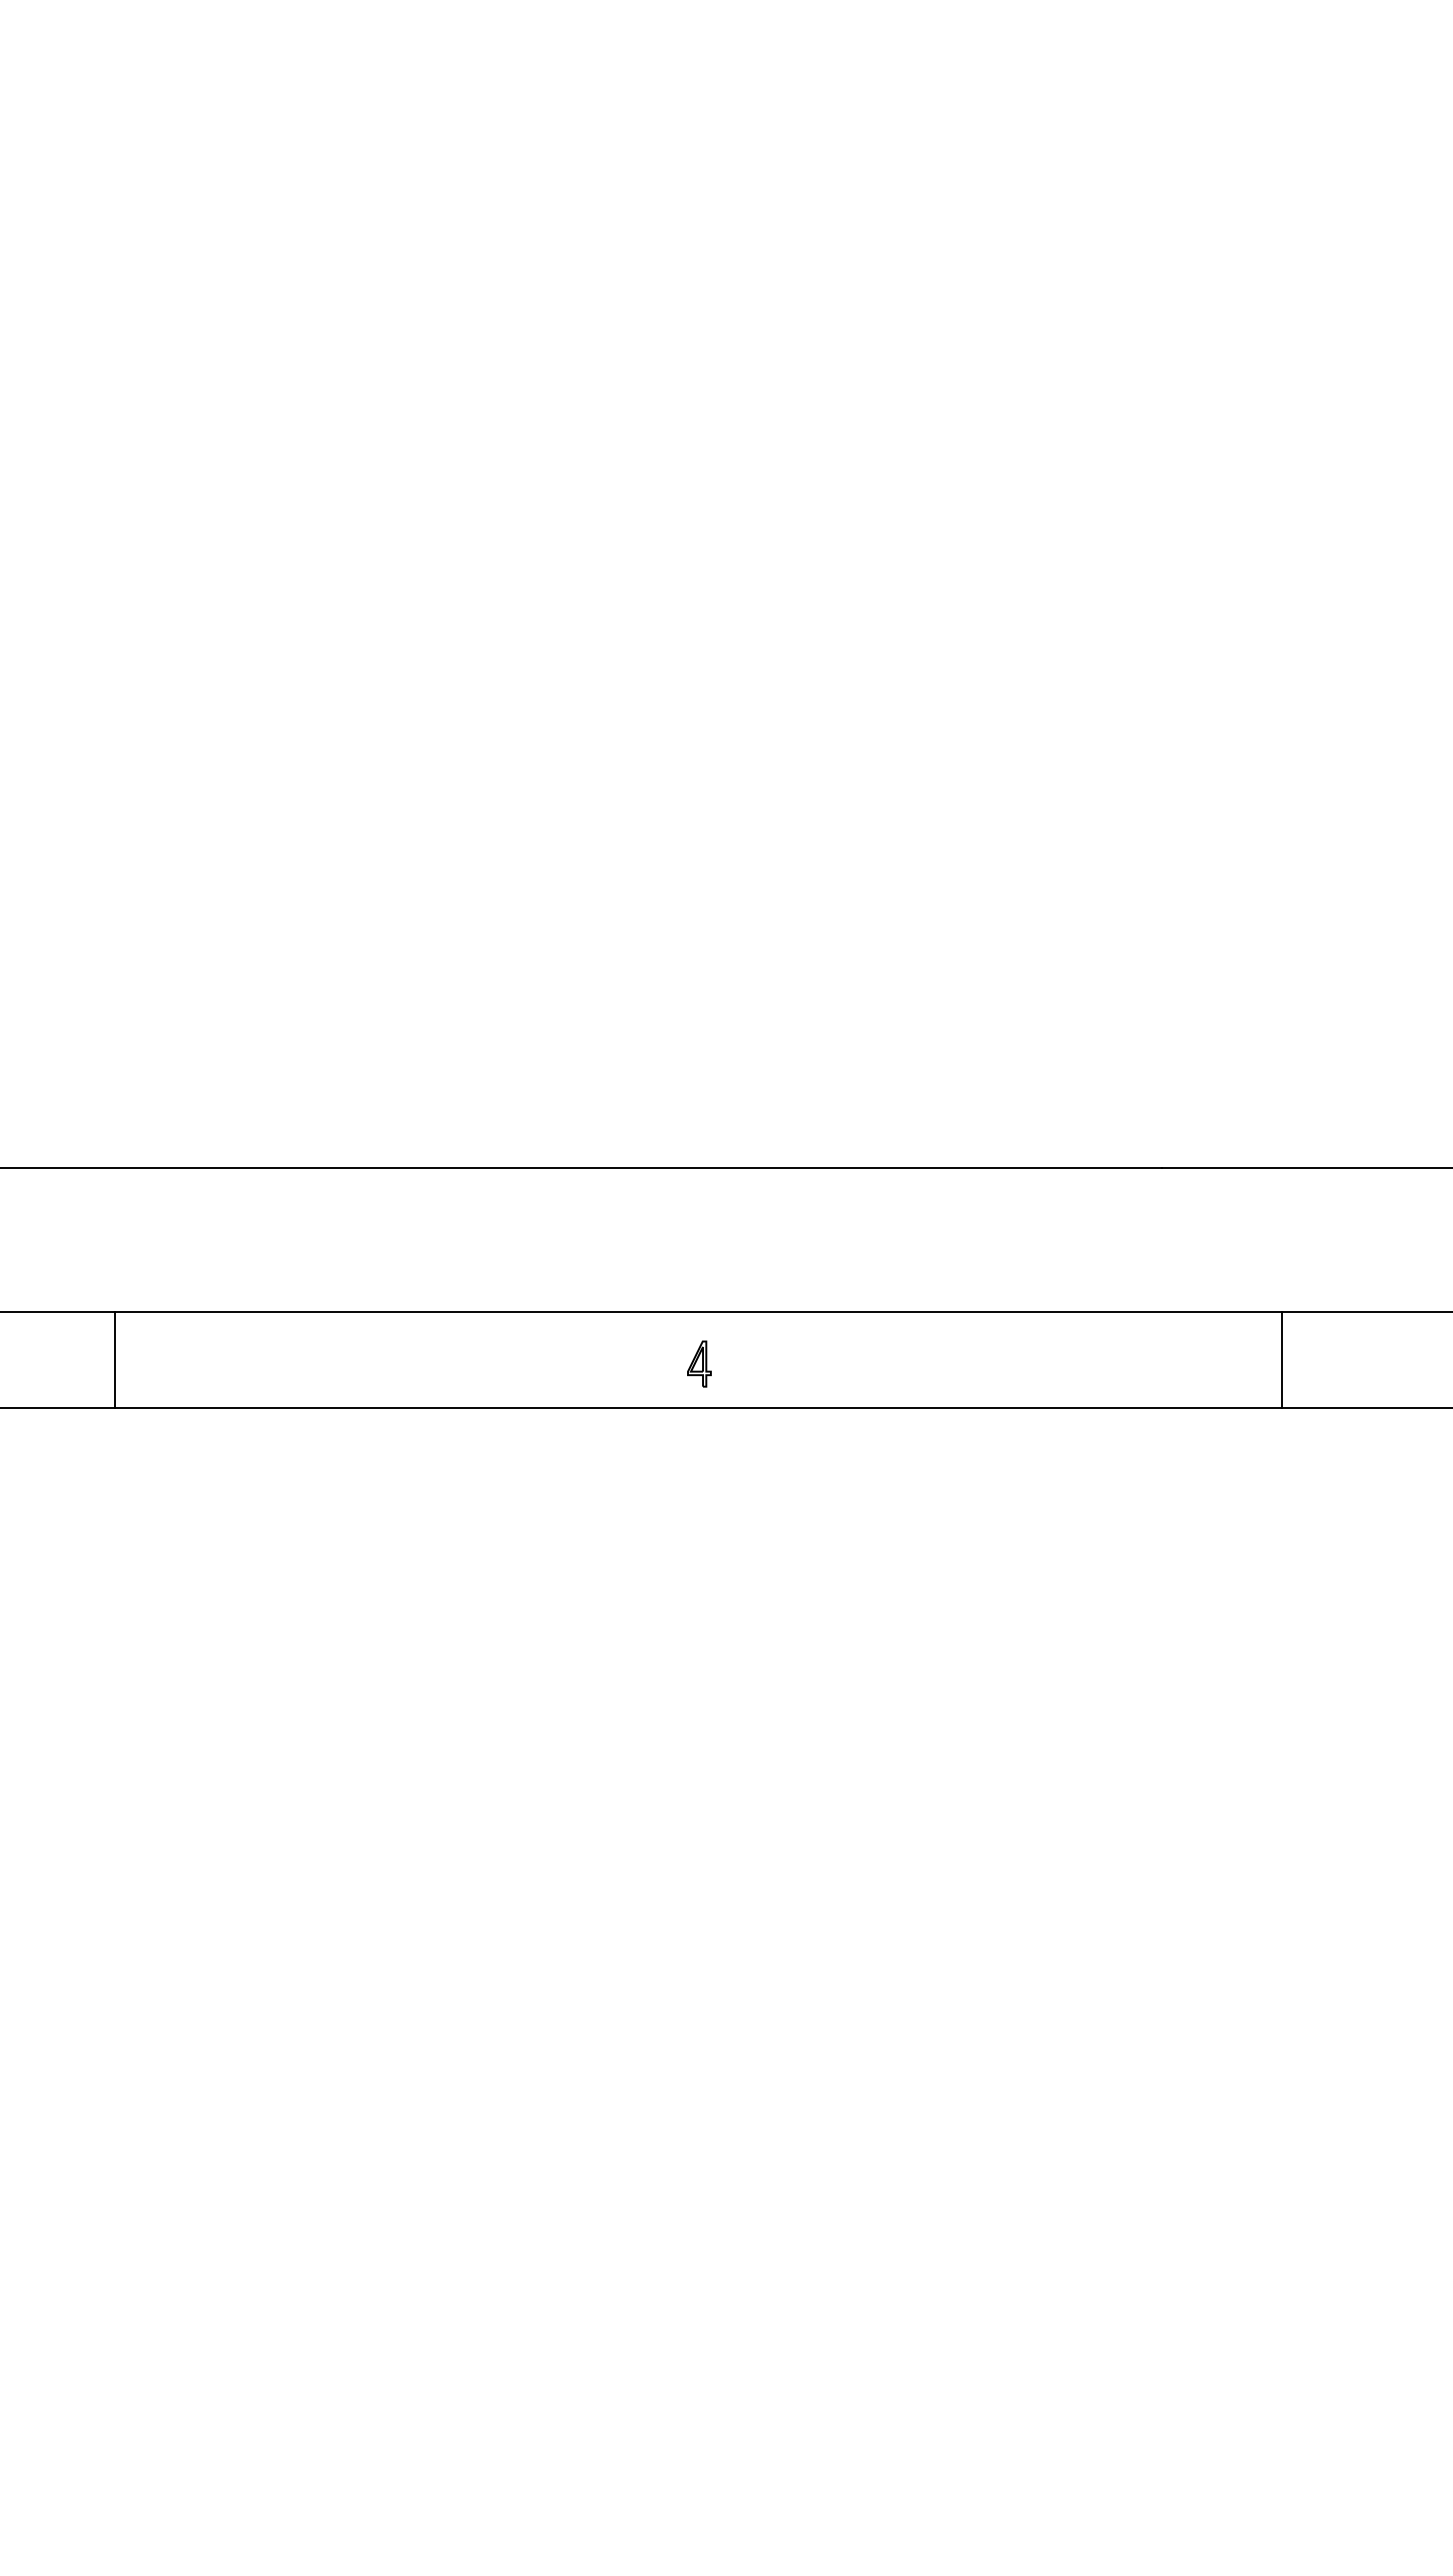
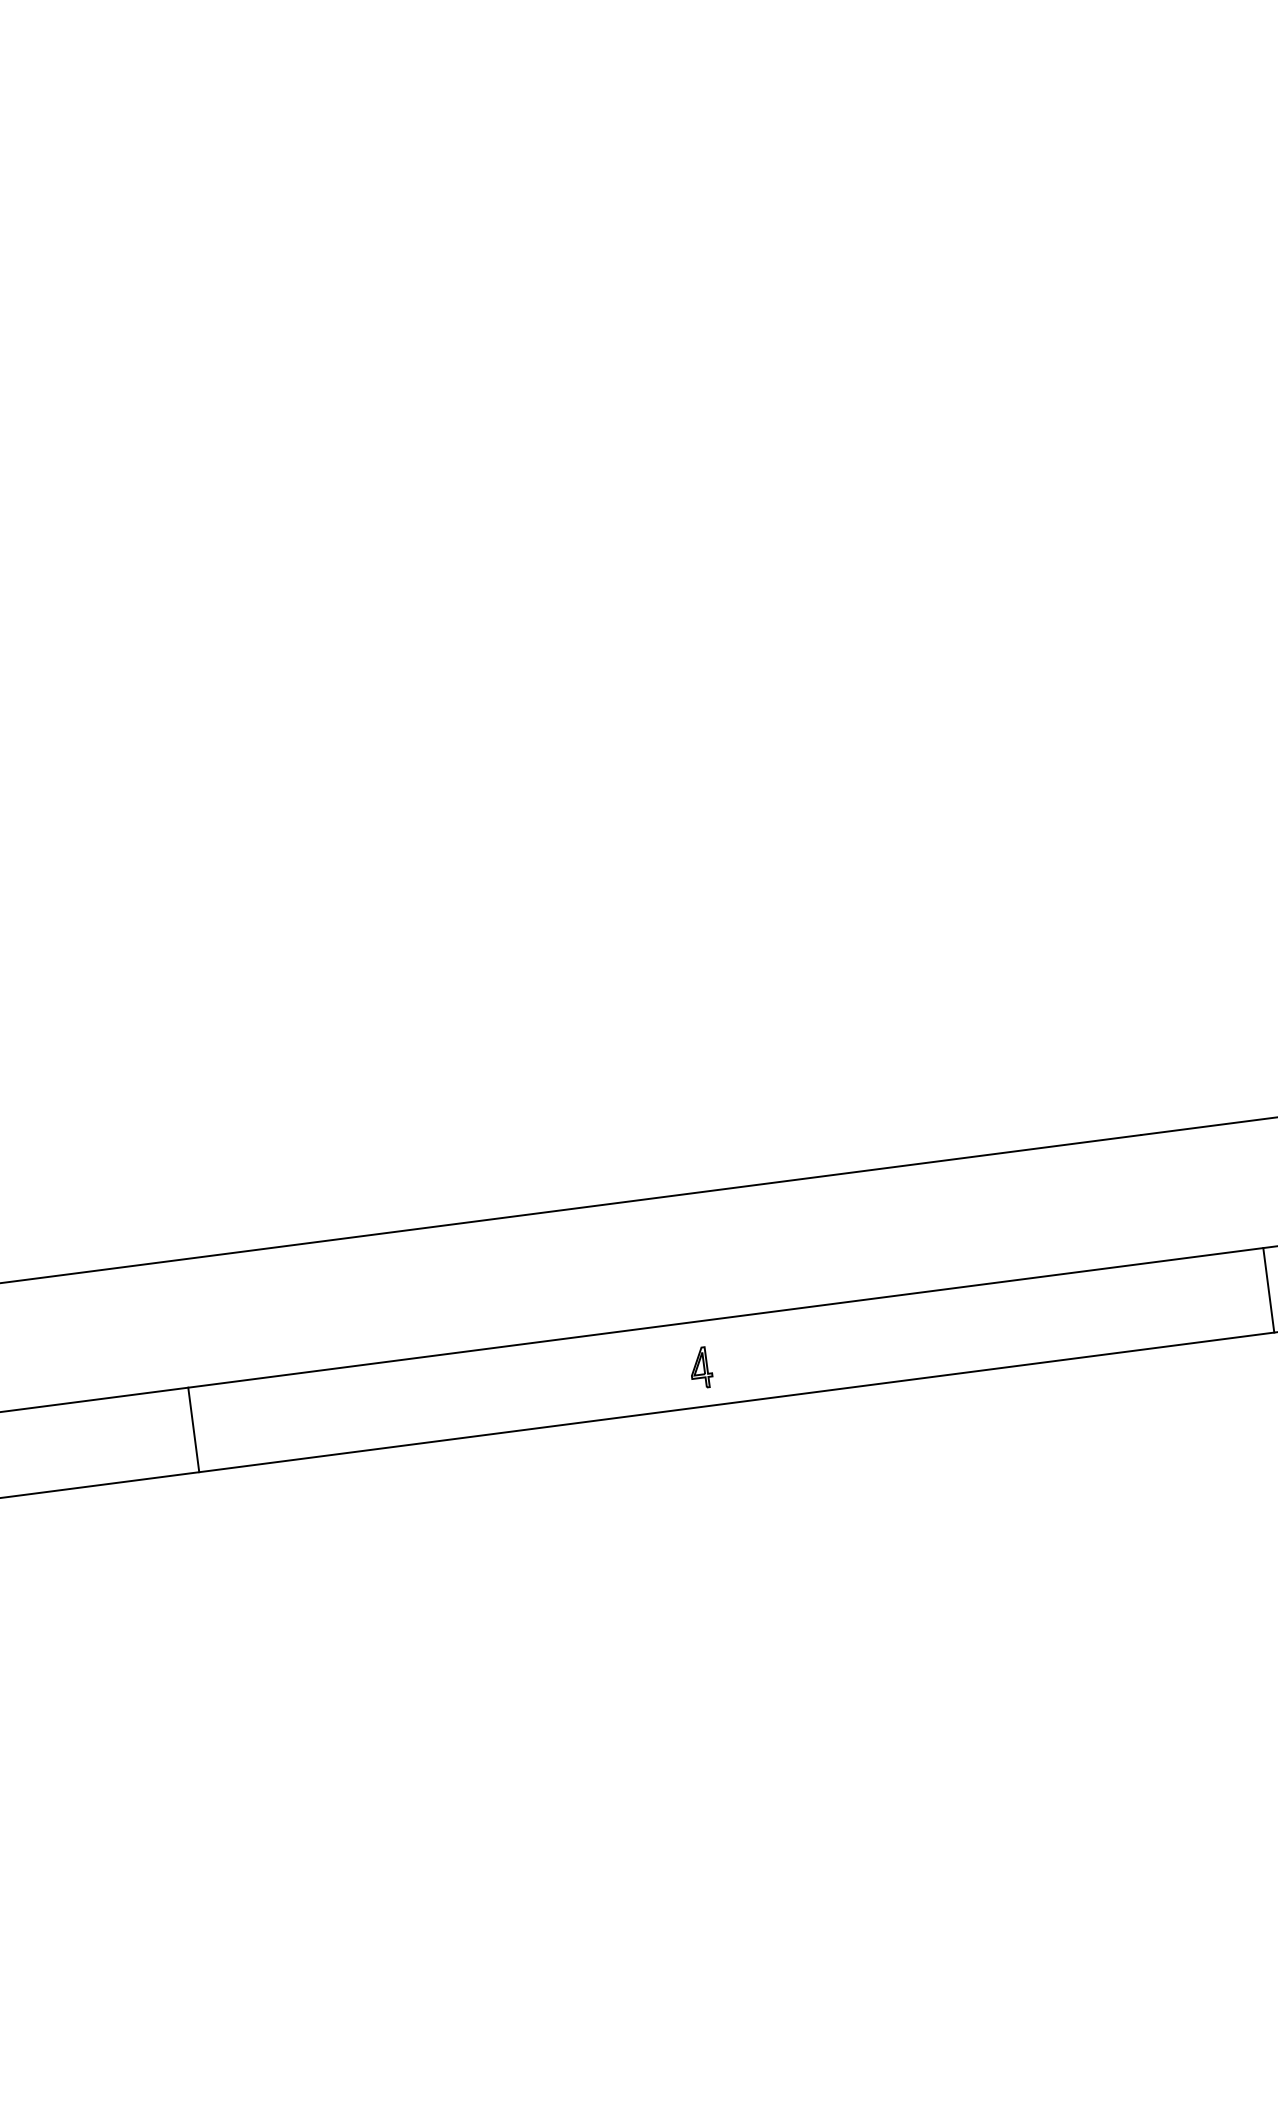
line: (115, 1359) -> (193, 1429), moved
part: (699, 1363) -> (701, 1367), moved

